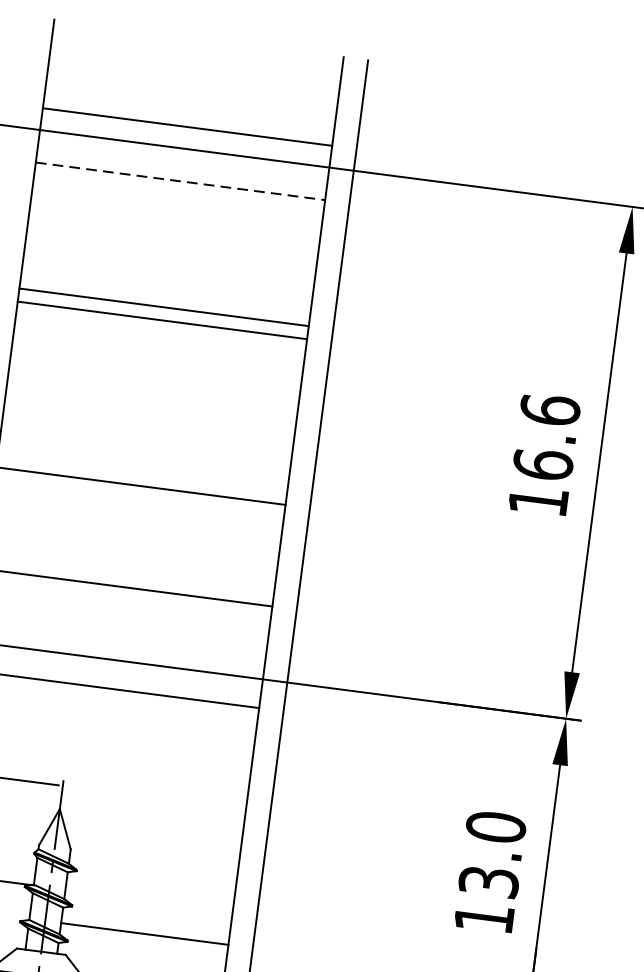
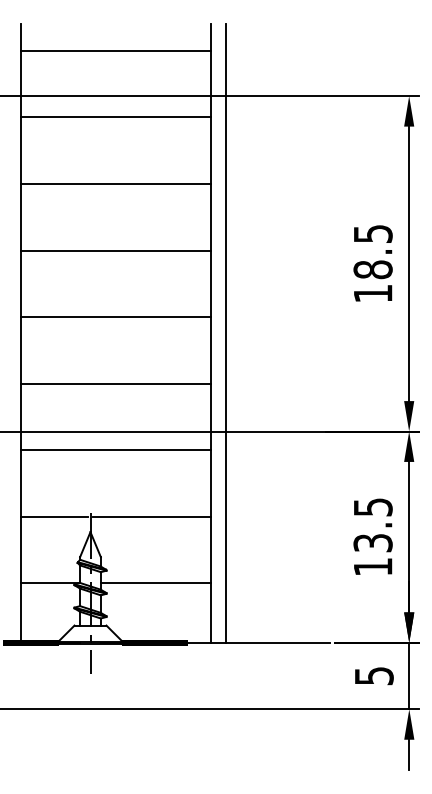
line: (187, 126) -> (115, 50), moved
line: (180, 181) -> (115, 117), dashed -> solid
line: (163, 307) -> (115, 184), moved
line: (162, 320) -> (115, 250), moved
text: (545, 436) -> (372, 251), 16.6 -> 18.5
line: (156, 797) -> (151, 516), added
text: (495, 825) -> (372, 506), 13.0 -> 13.5
line: (144, 933) -> (155, 583), moved

